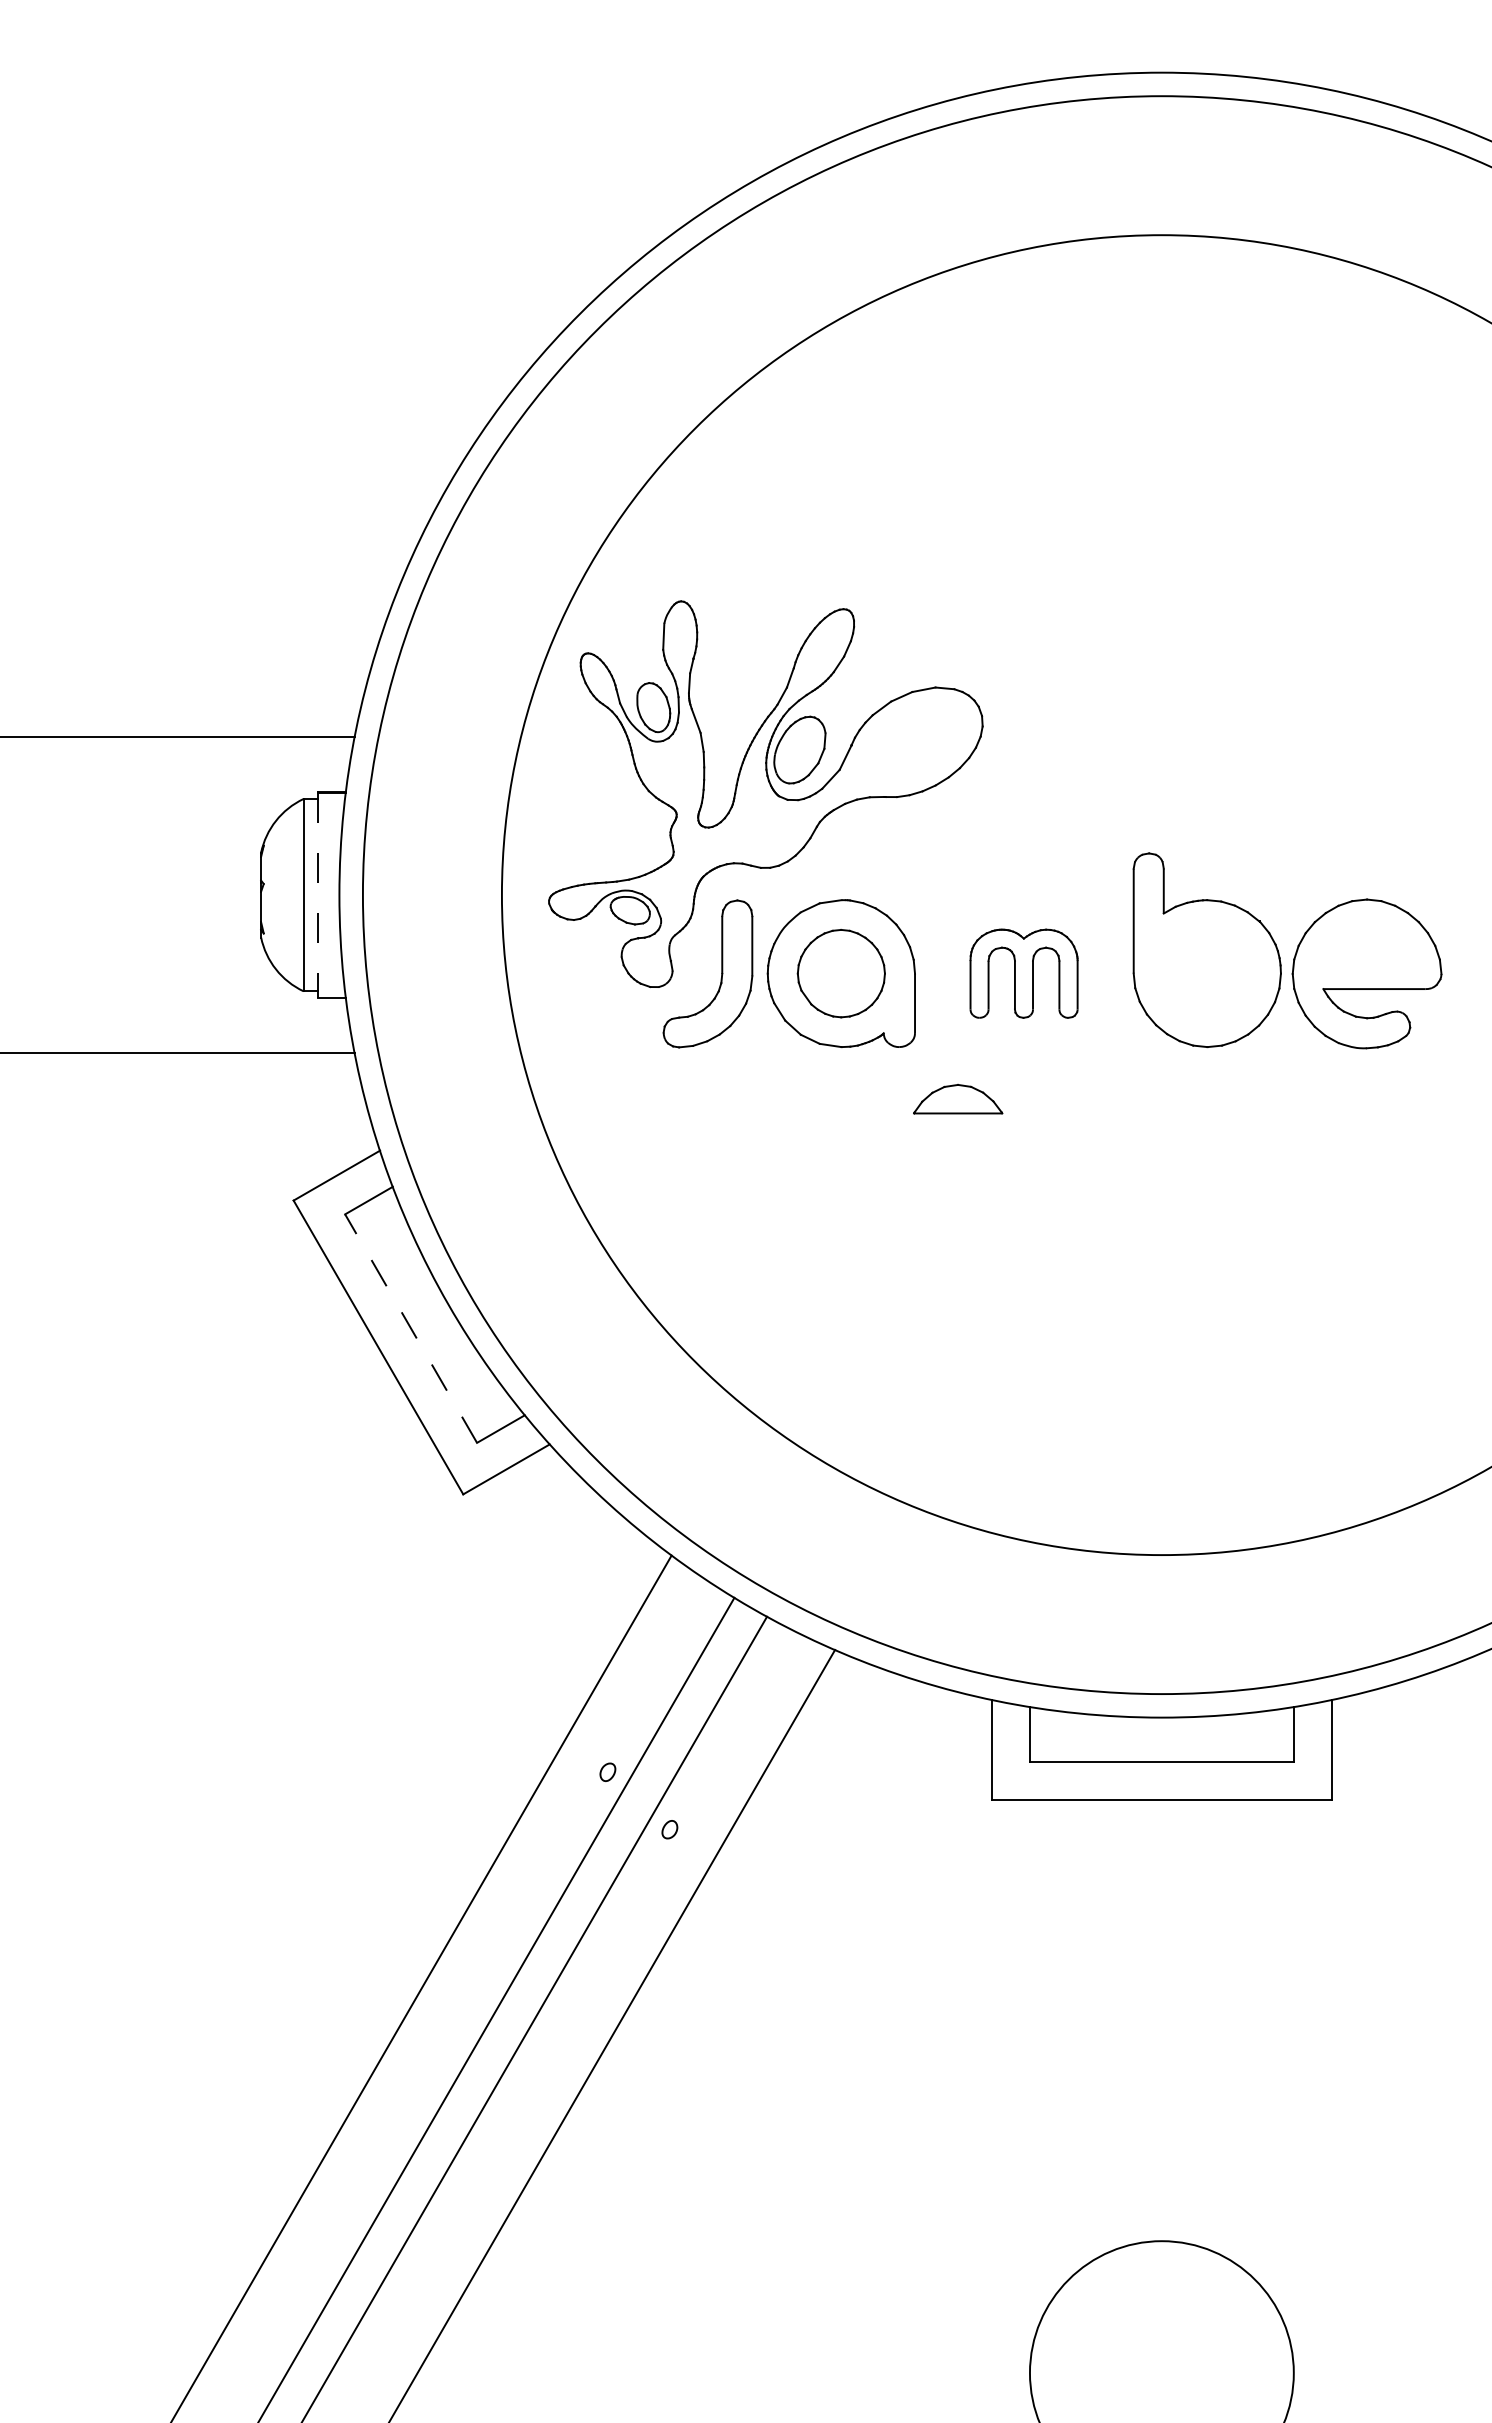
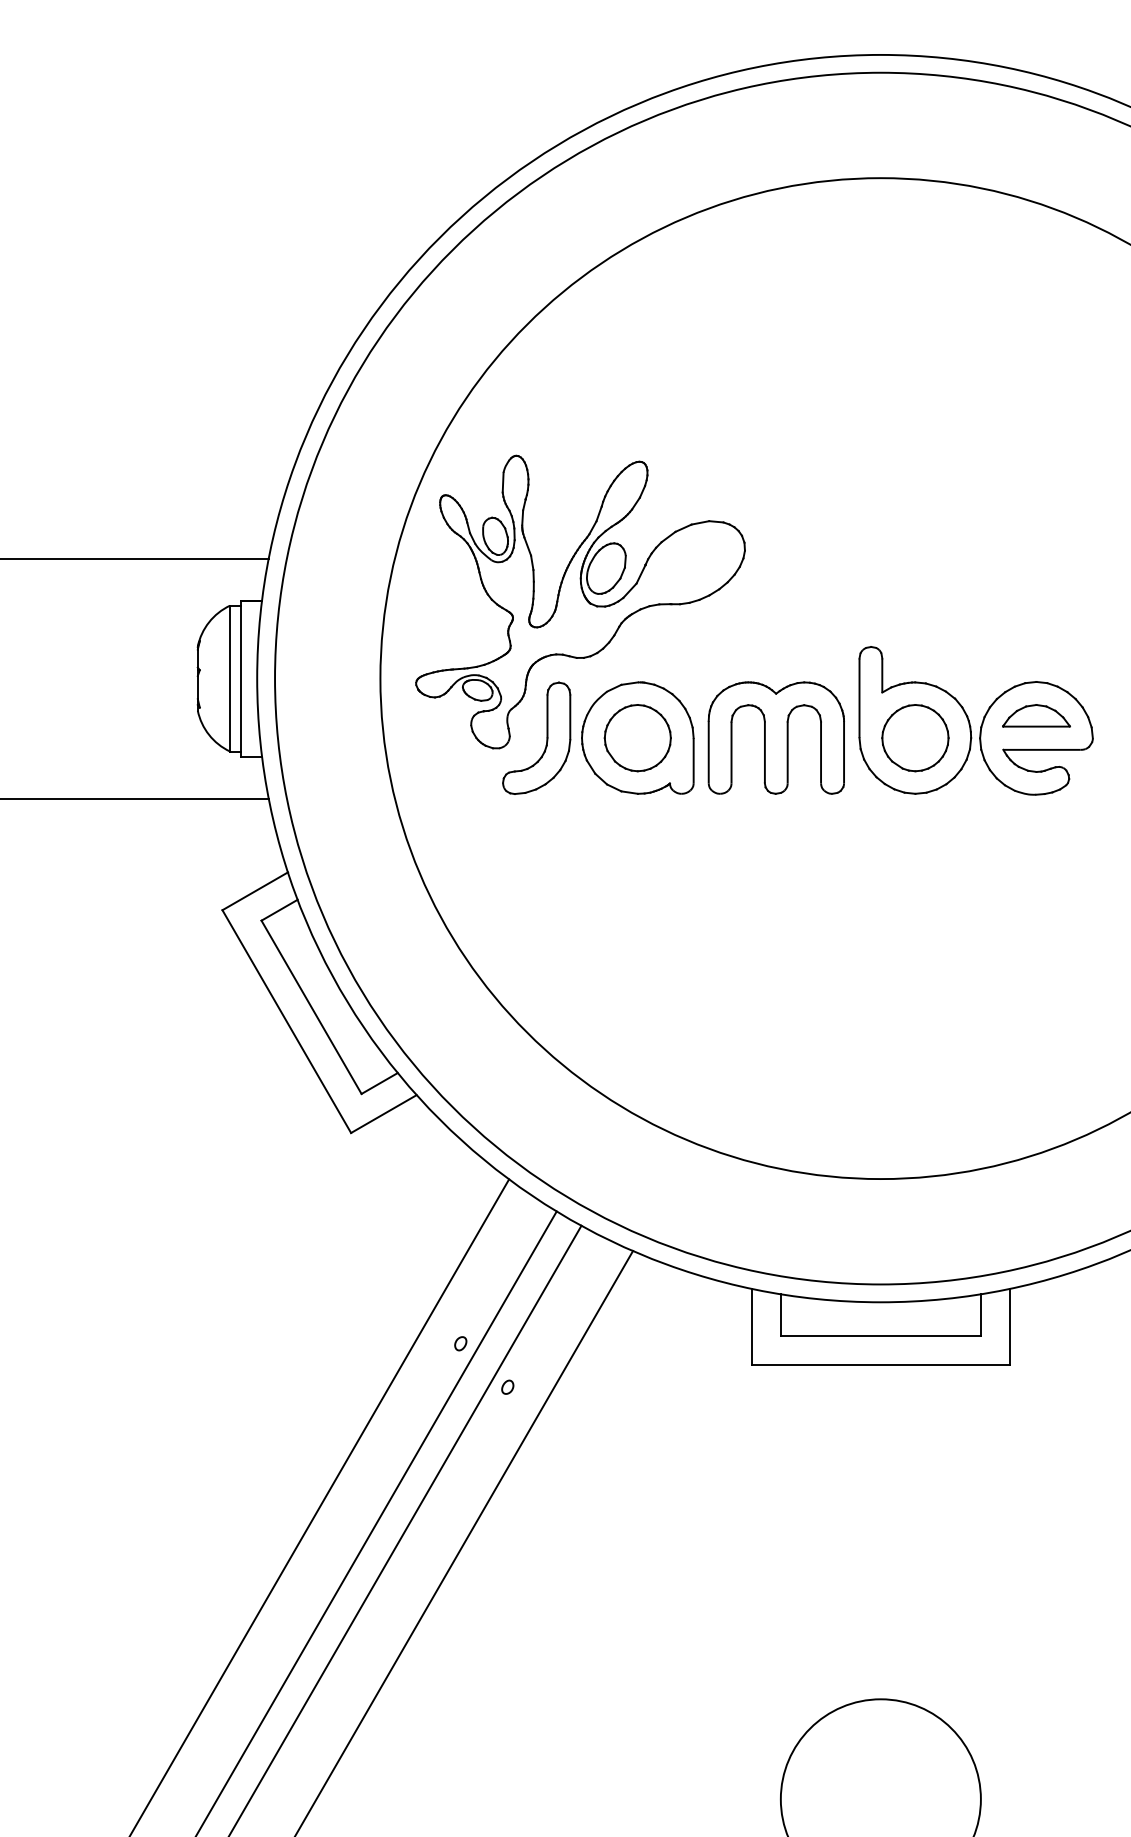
line: (317, 895) -> (240, 678), dashed -> solid
part: (1023, 973) -> (775, 738), size x1.67
part: (1207, 973) -> (915, 738), added
part: (958, 1099) -> (1036, 716), moved
line: (411, 1328) -> (311, 1007), dashed -> solid

